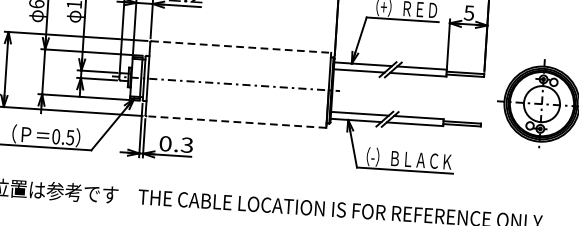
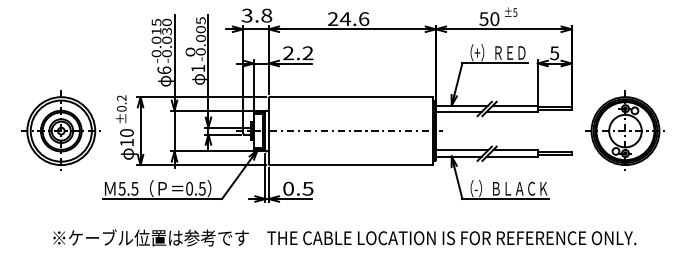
line: (241, 47) -> (351, 97), dashed -> solid
line: (235, 122) -> (350, 165), dashed -> solid
text: (187, 144) -> (308, 188), 0.3 -> 0.5

